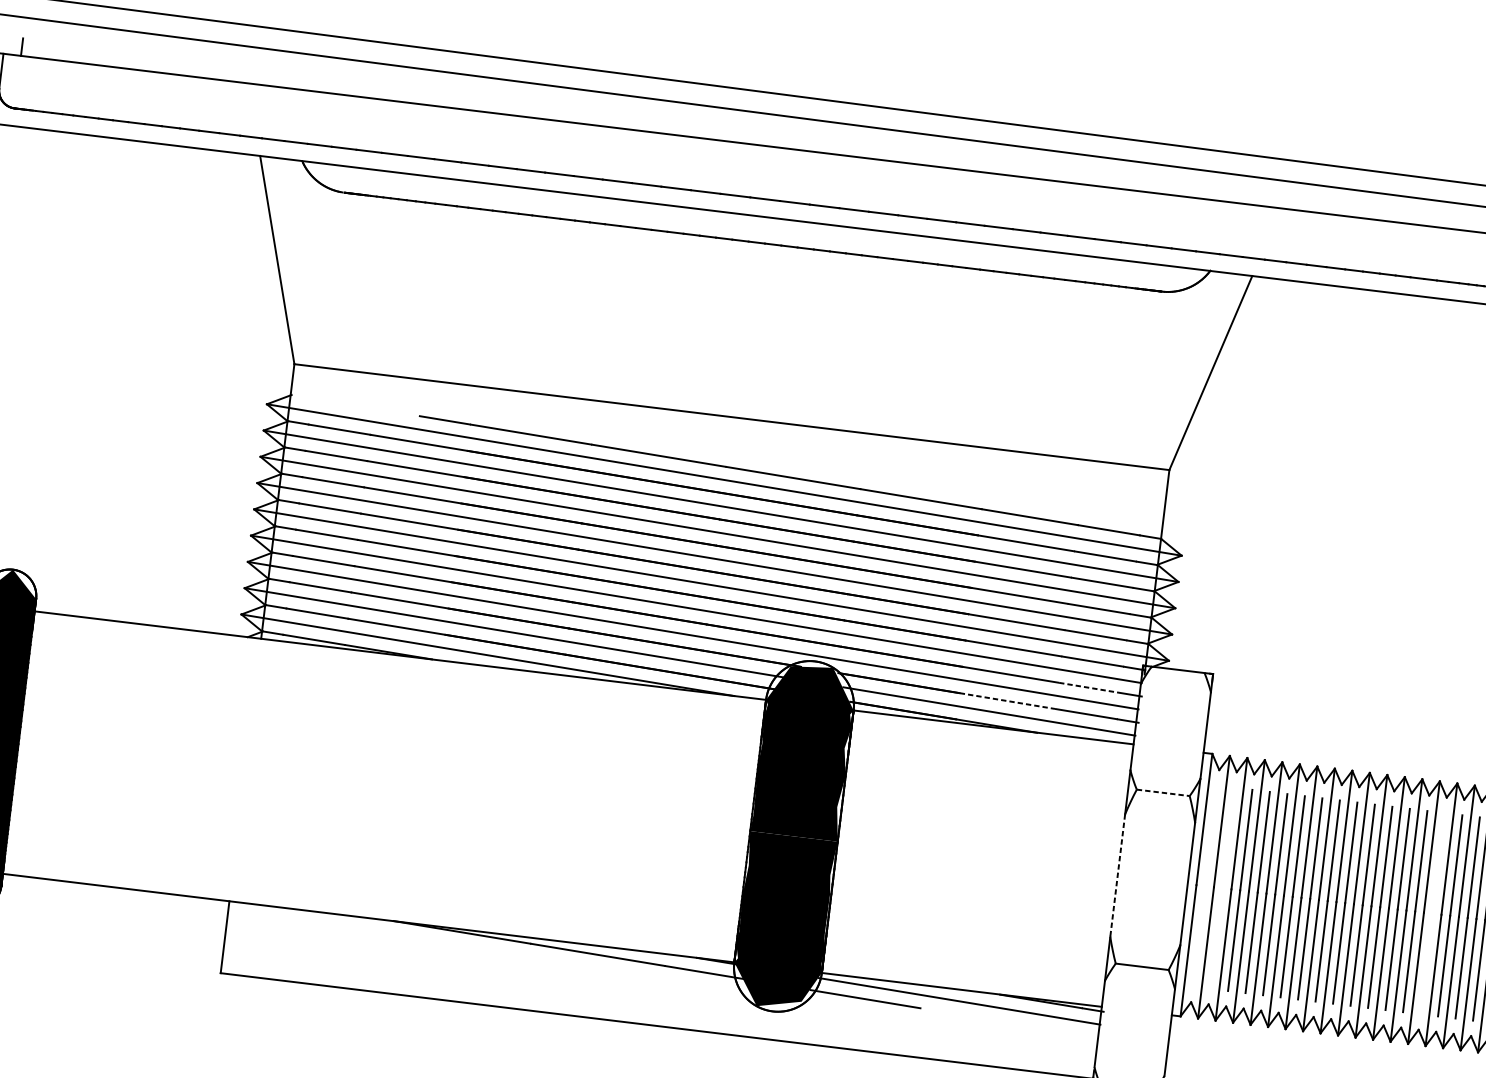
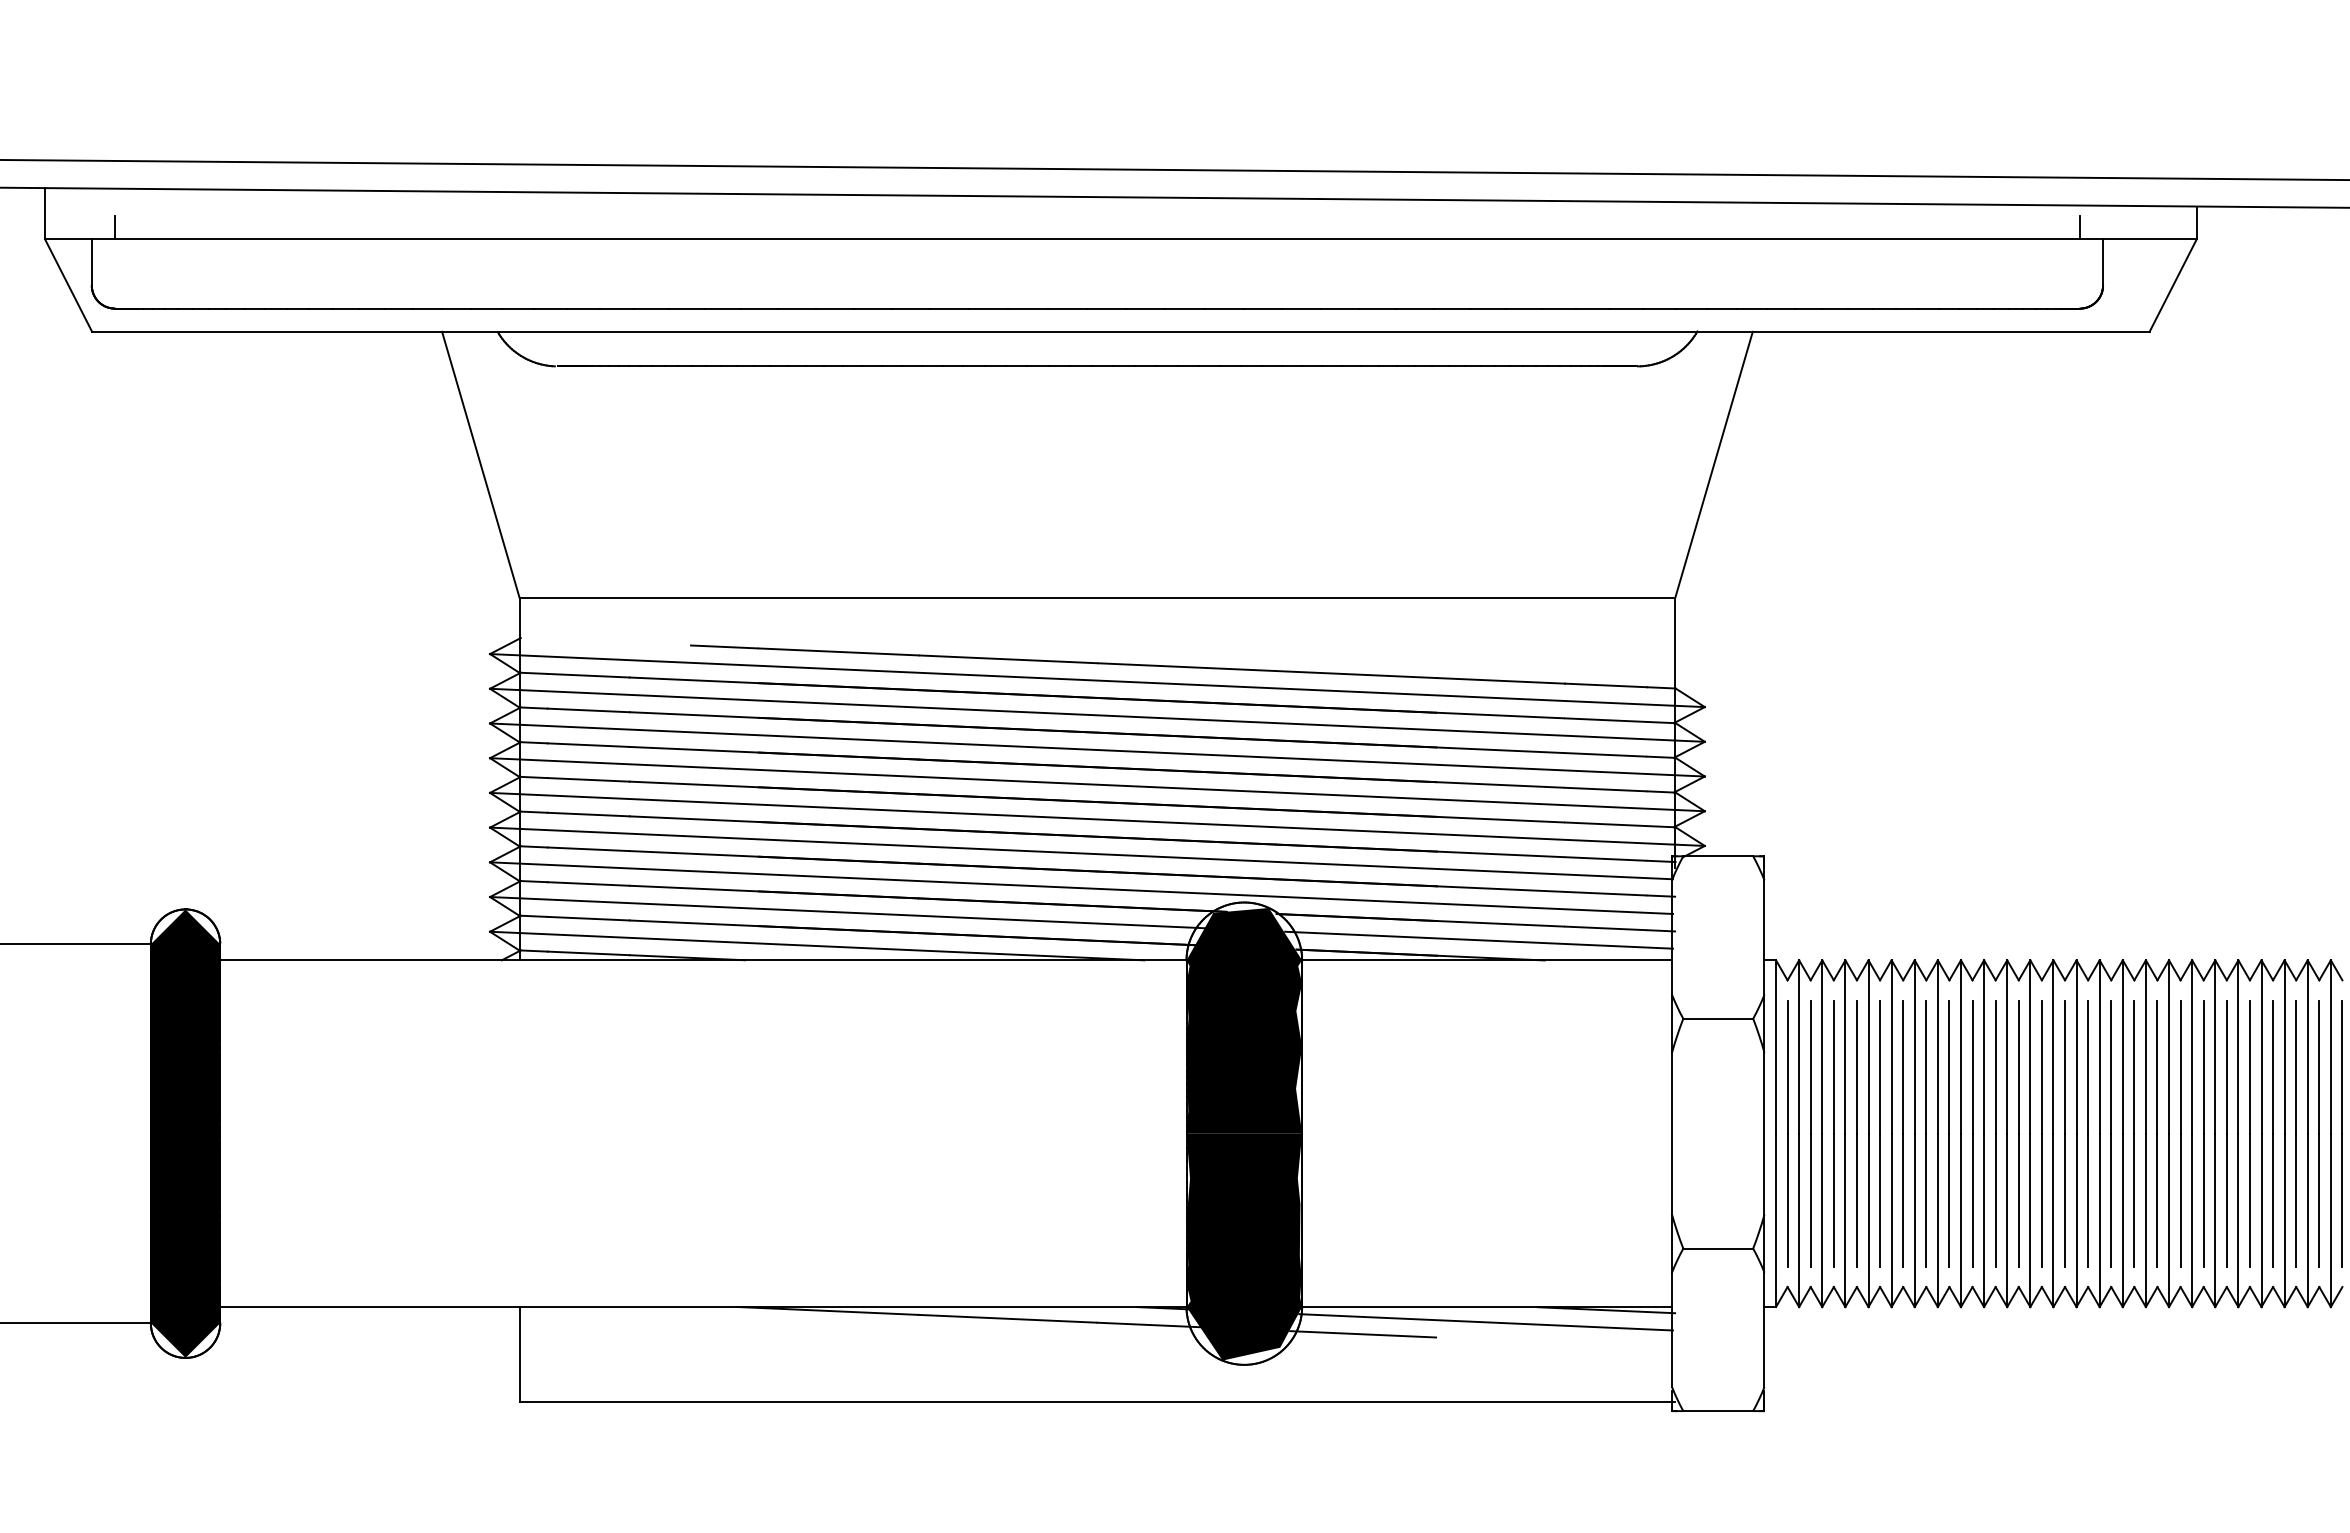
line: (1089, 687) -> (1605, 893), dashed -> solid
line: (1007, 700) -> (1501, 923), dashed -> solid
line: (1163, 792) -> (1718, 1018), dashed -> solid
line: (1118, 875) -> (1672, 1133), dashed -> solid
line: (1205, 886) -> (1787, 1133), added
line: (1222, 888) -> (1810, 1133), added
line: (1432, 913) -> (2087, 1133), added

